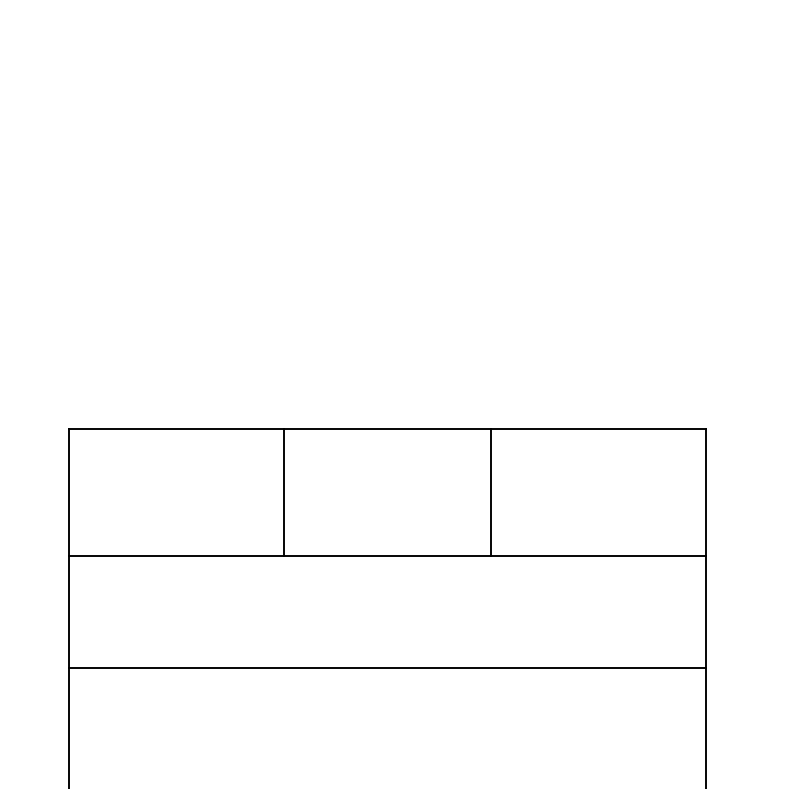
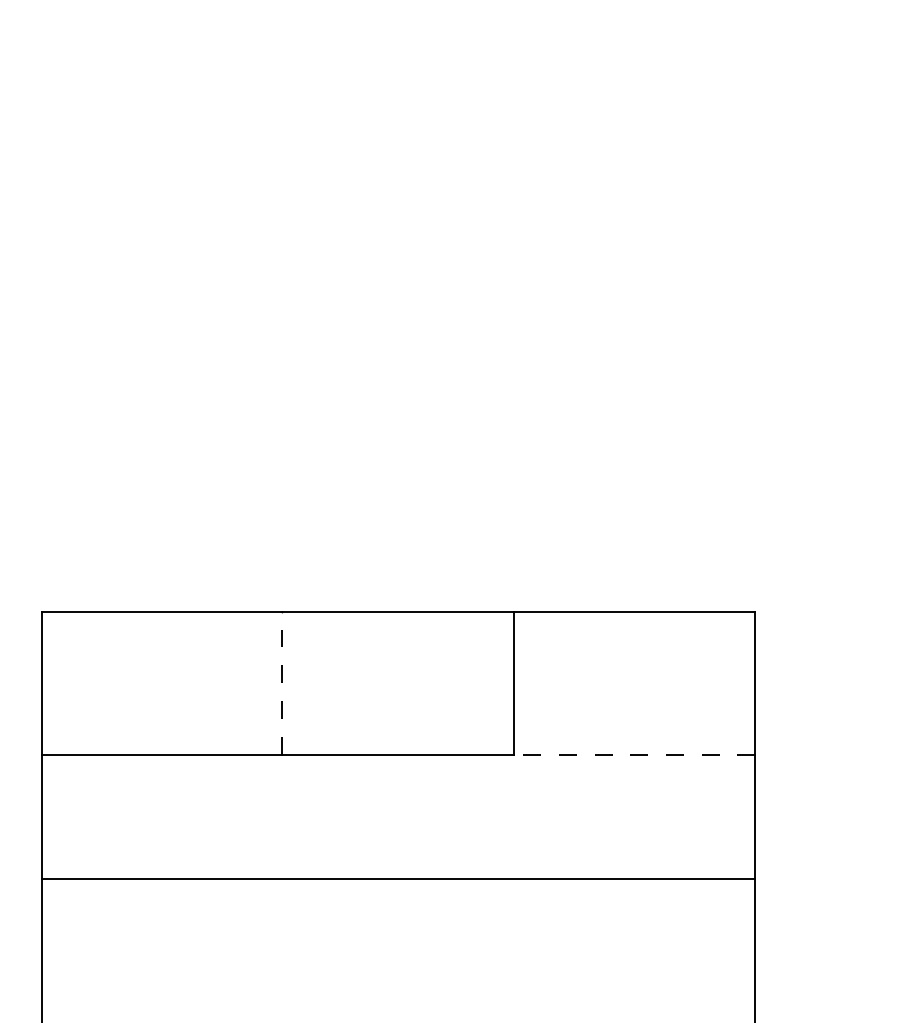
line: (284, 492) -> (282, 682), solid -> dashed
line: (597, 556) -> (634, 754), solid -> dashed

